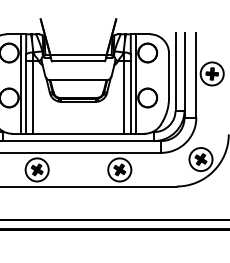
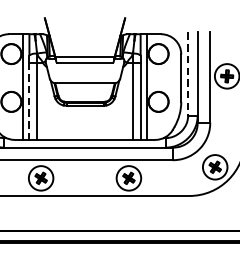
line: (175, 72) -> (188, 74), solid -> dashed
line: (26, 97) -> (29, 101), solid -> dashed

